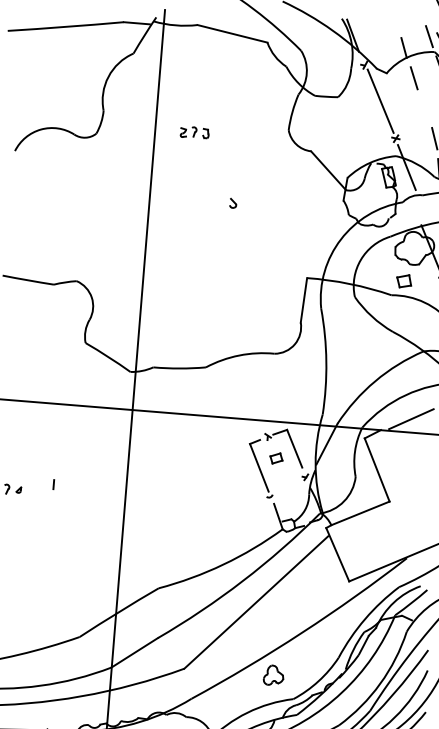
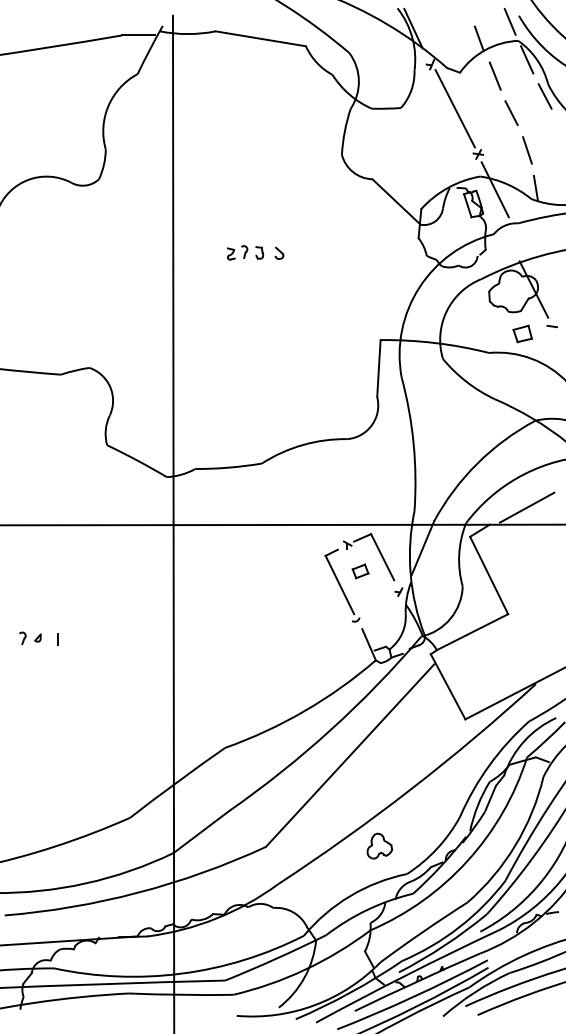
line: (424, 108) -> (511, 113), added
part: (194, 132) -> (245, 252), moved
part: (404, 280) -> (522, 333), moved
line: (53, 484) -> (57, 639), moved

